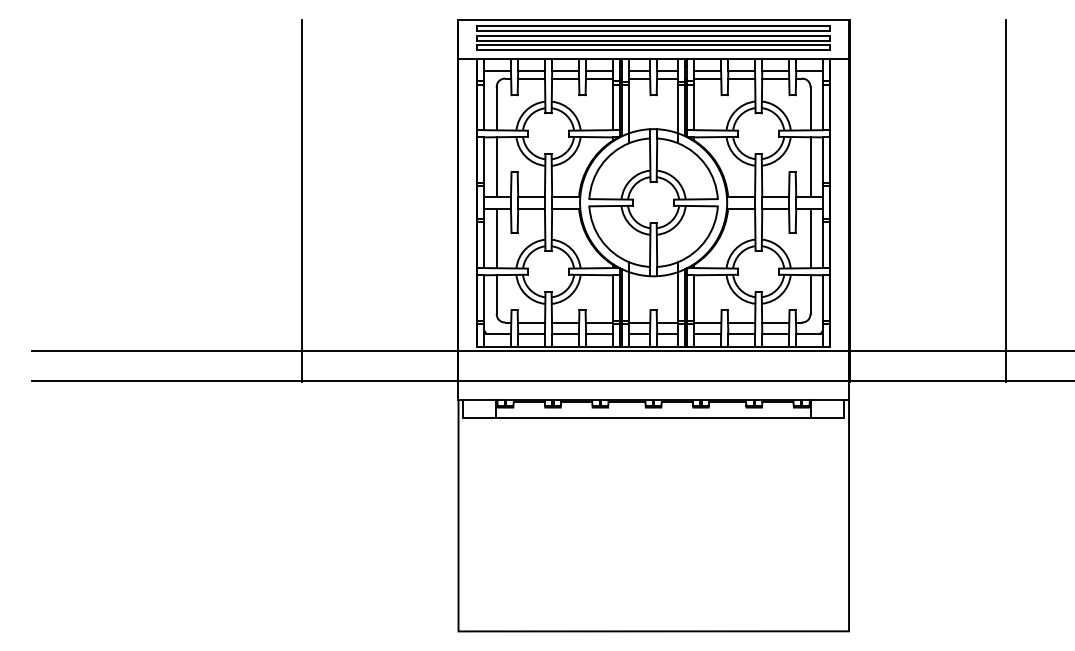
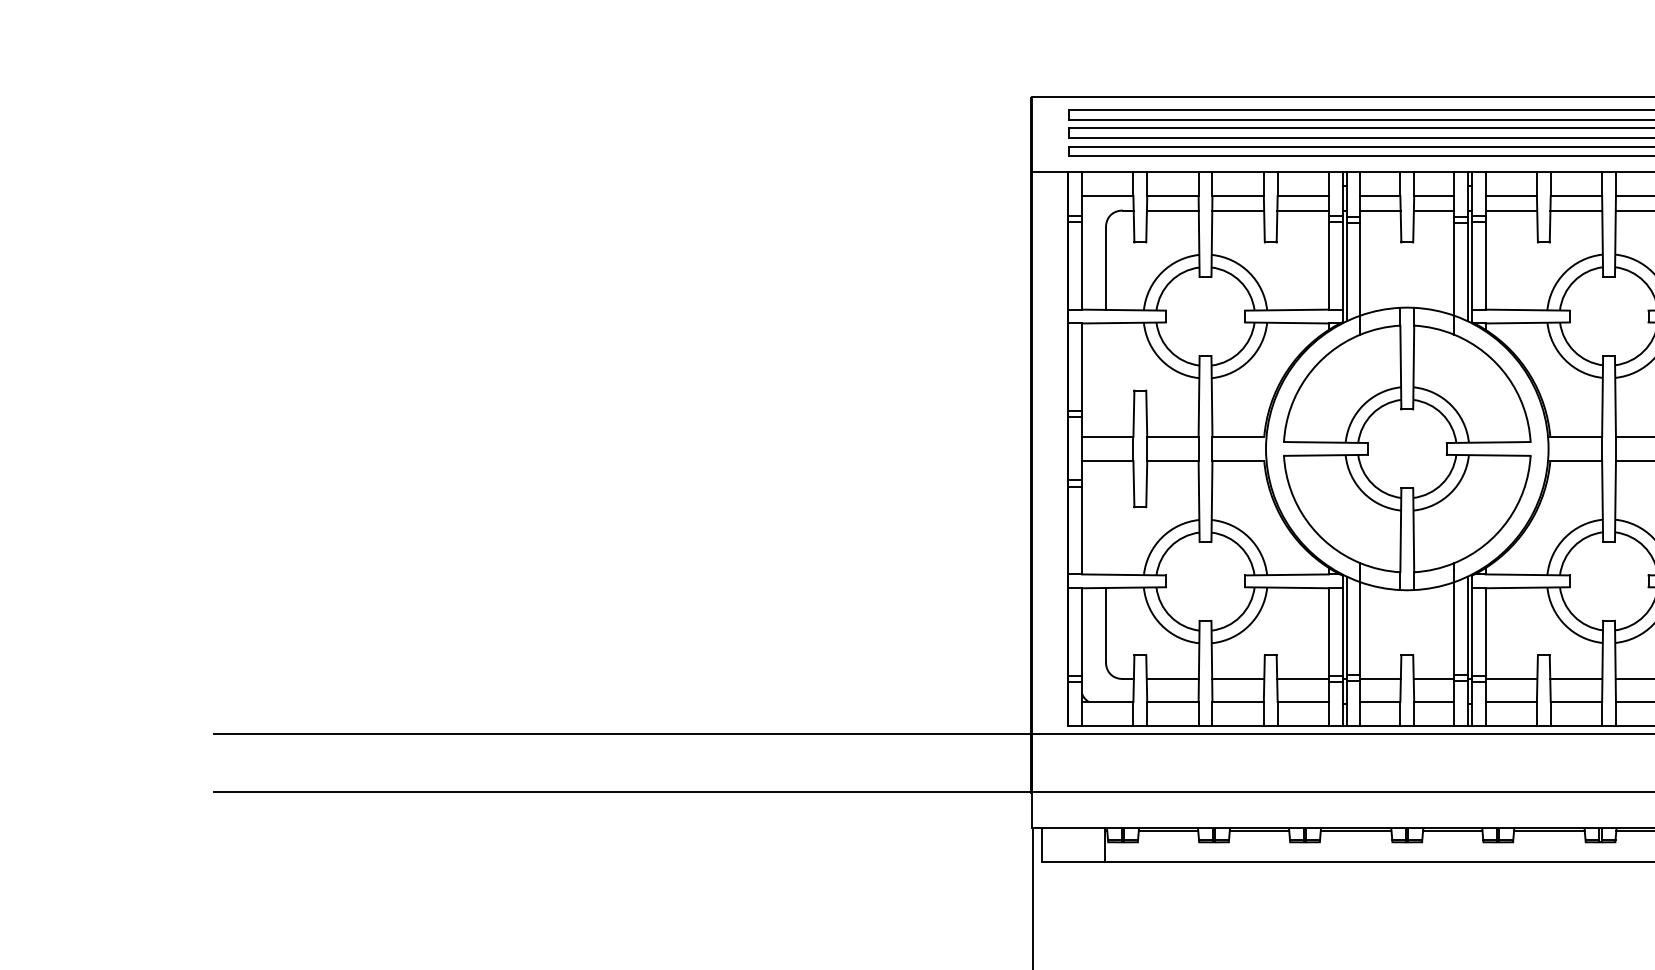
line: (496, 166) -> (1105, 379), removed
line: (301, 200) -> (731, 444), removed
line: (496, 238) -> (1105, 517), removed

